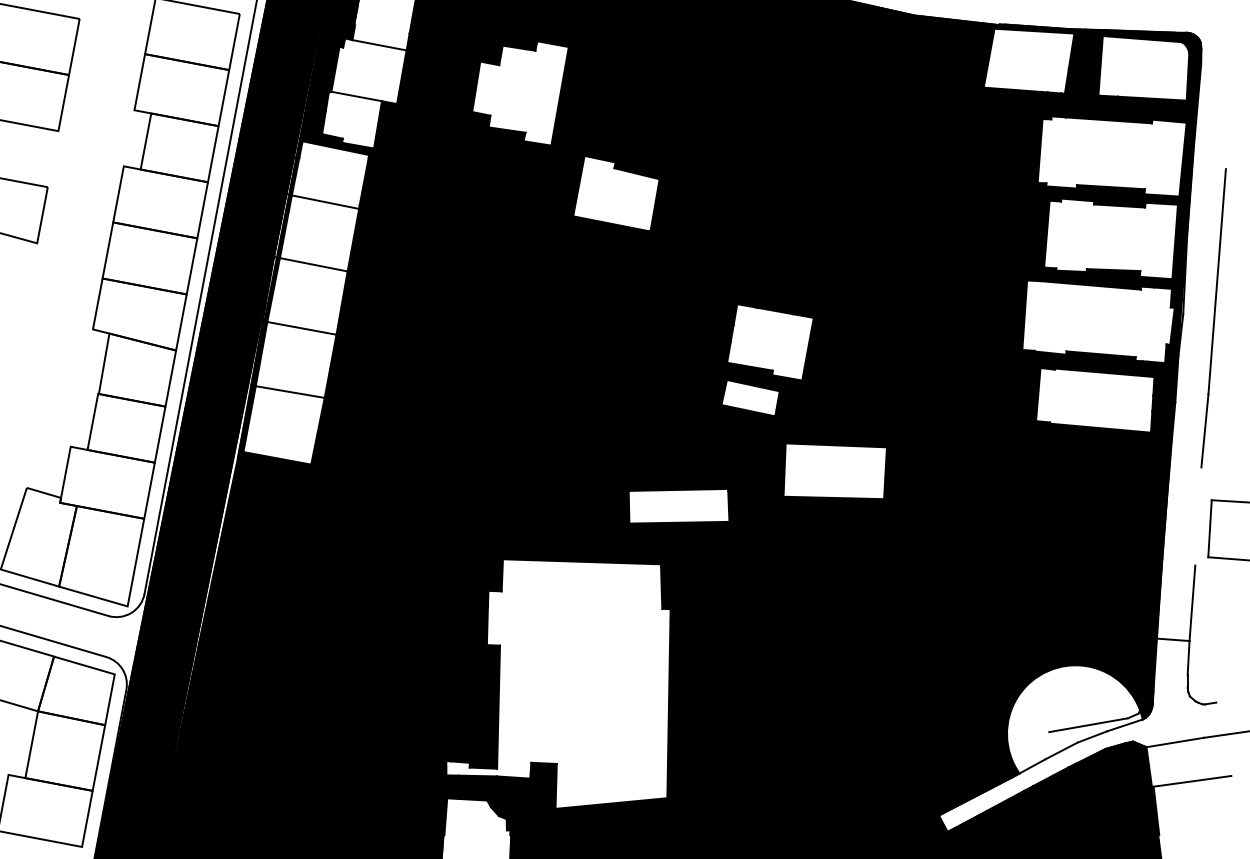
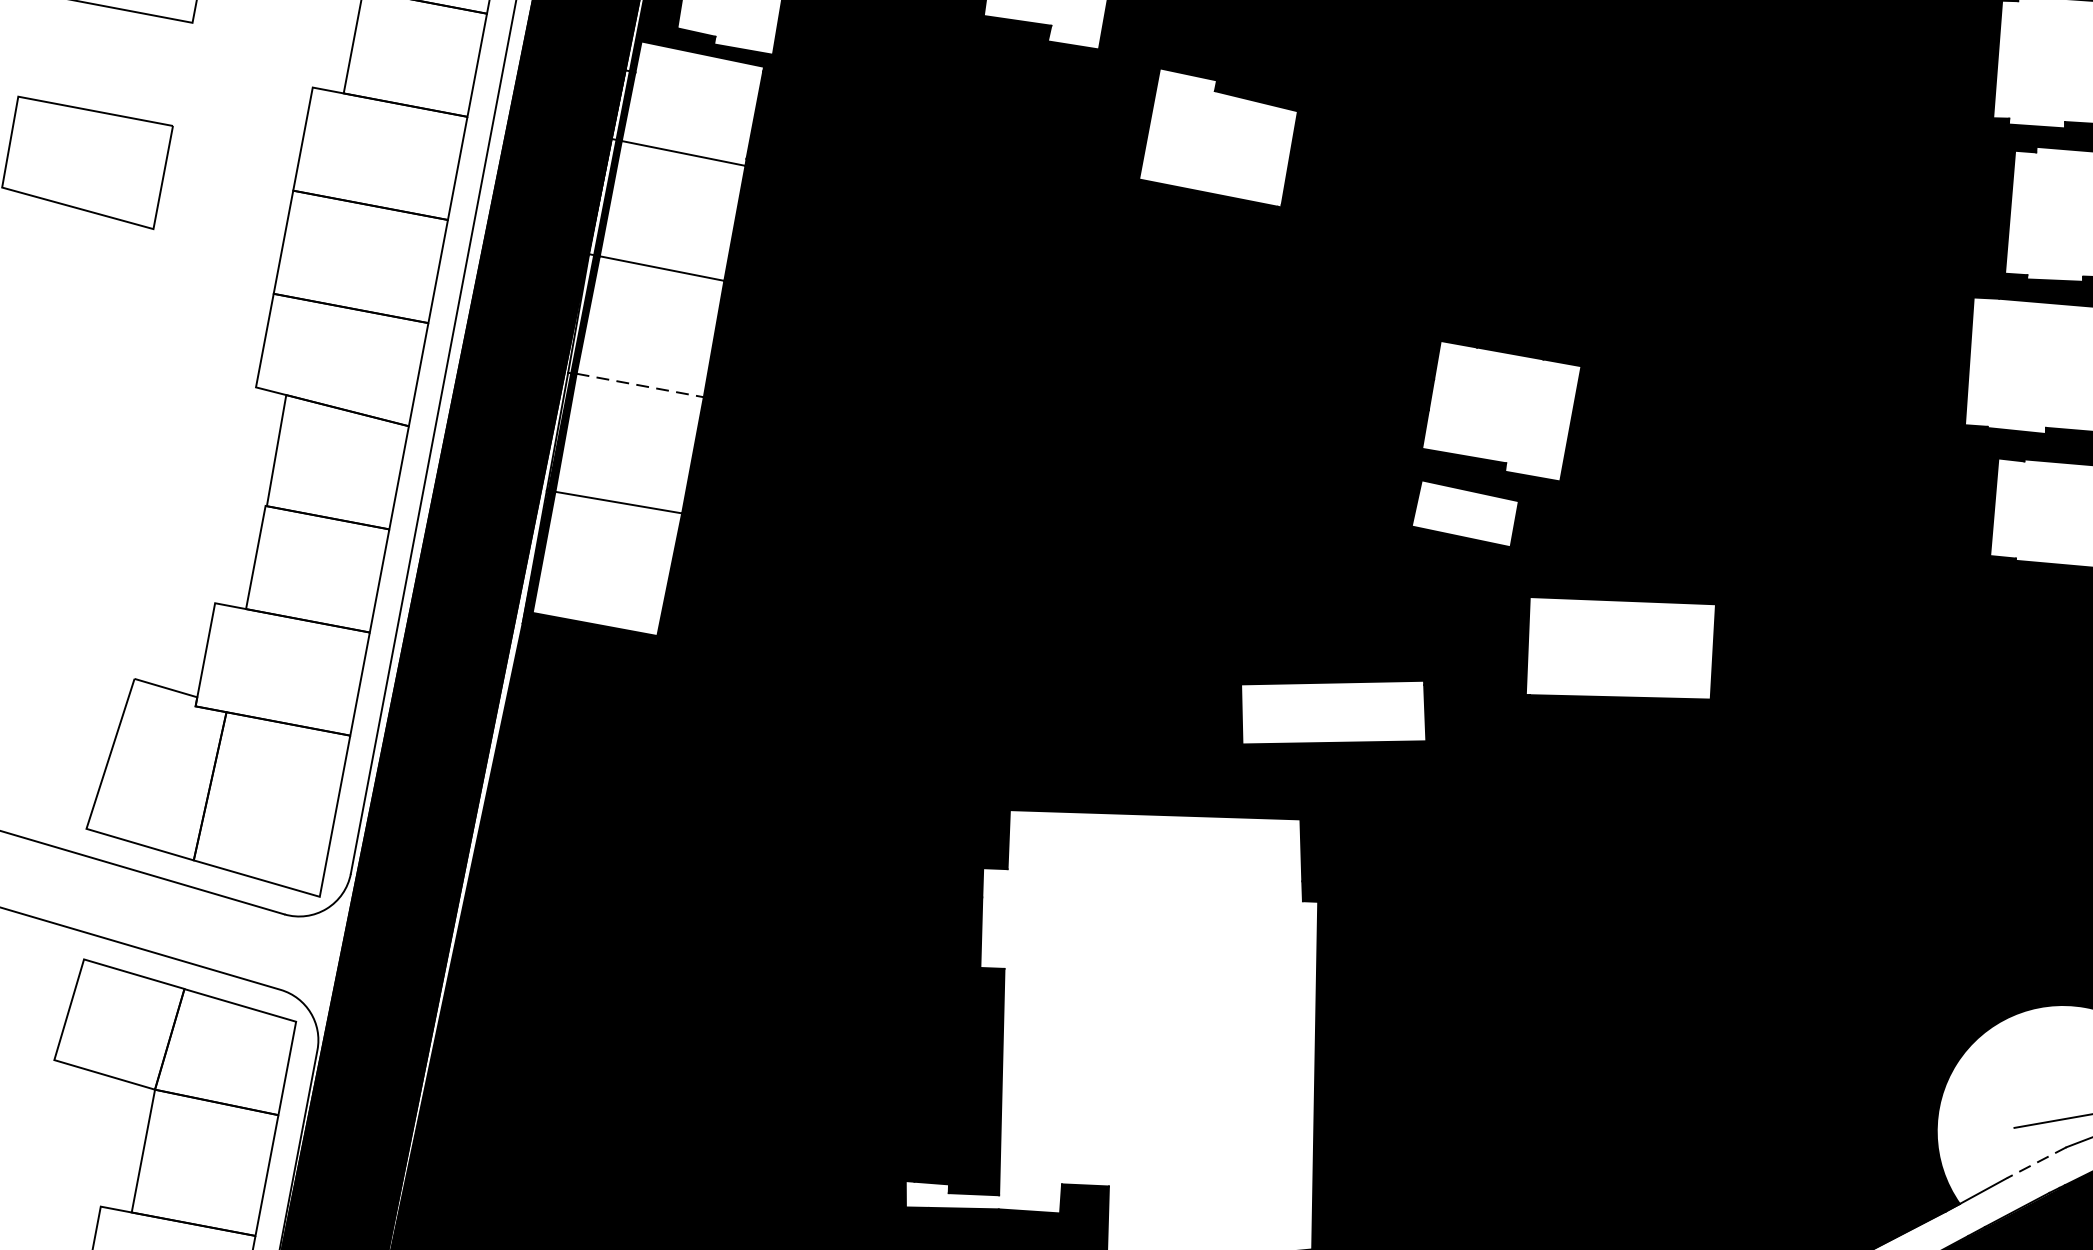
line: (302, 328) -> (641, 385), solid -> dashed
line: (1060, 751) -> (2035, 1163), solid -> dashed

